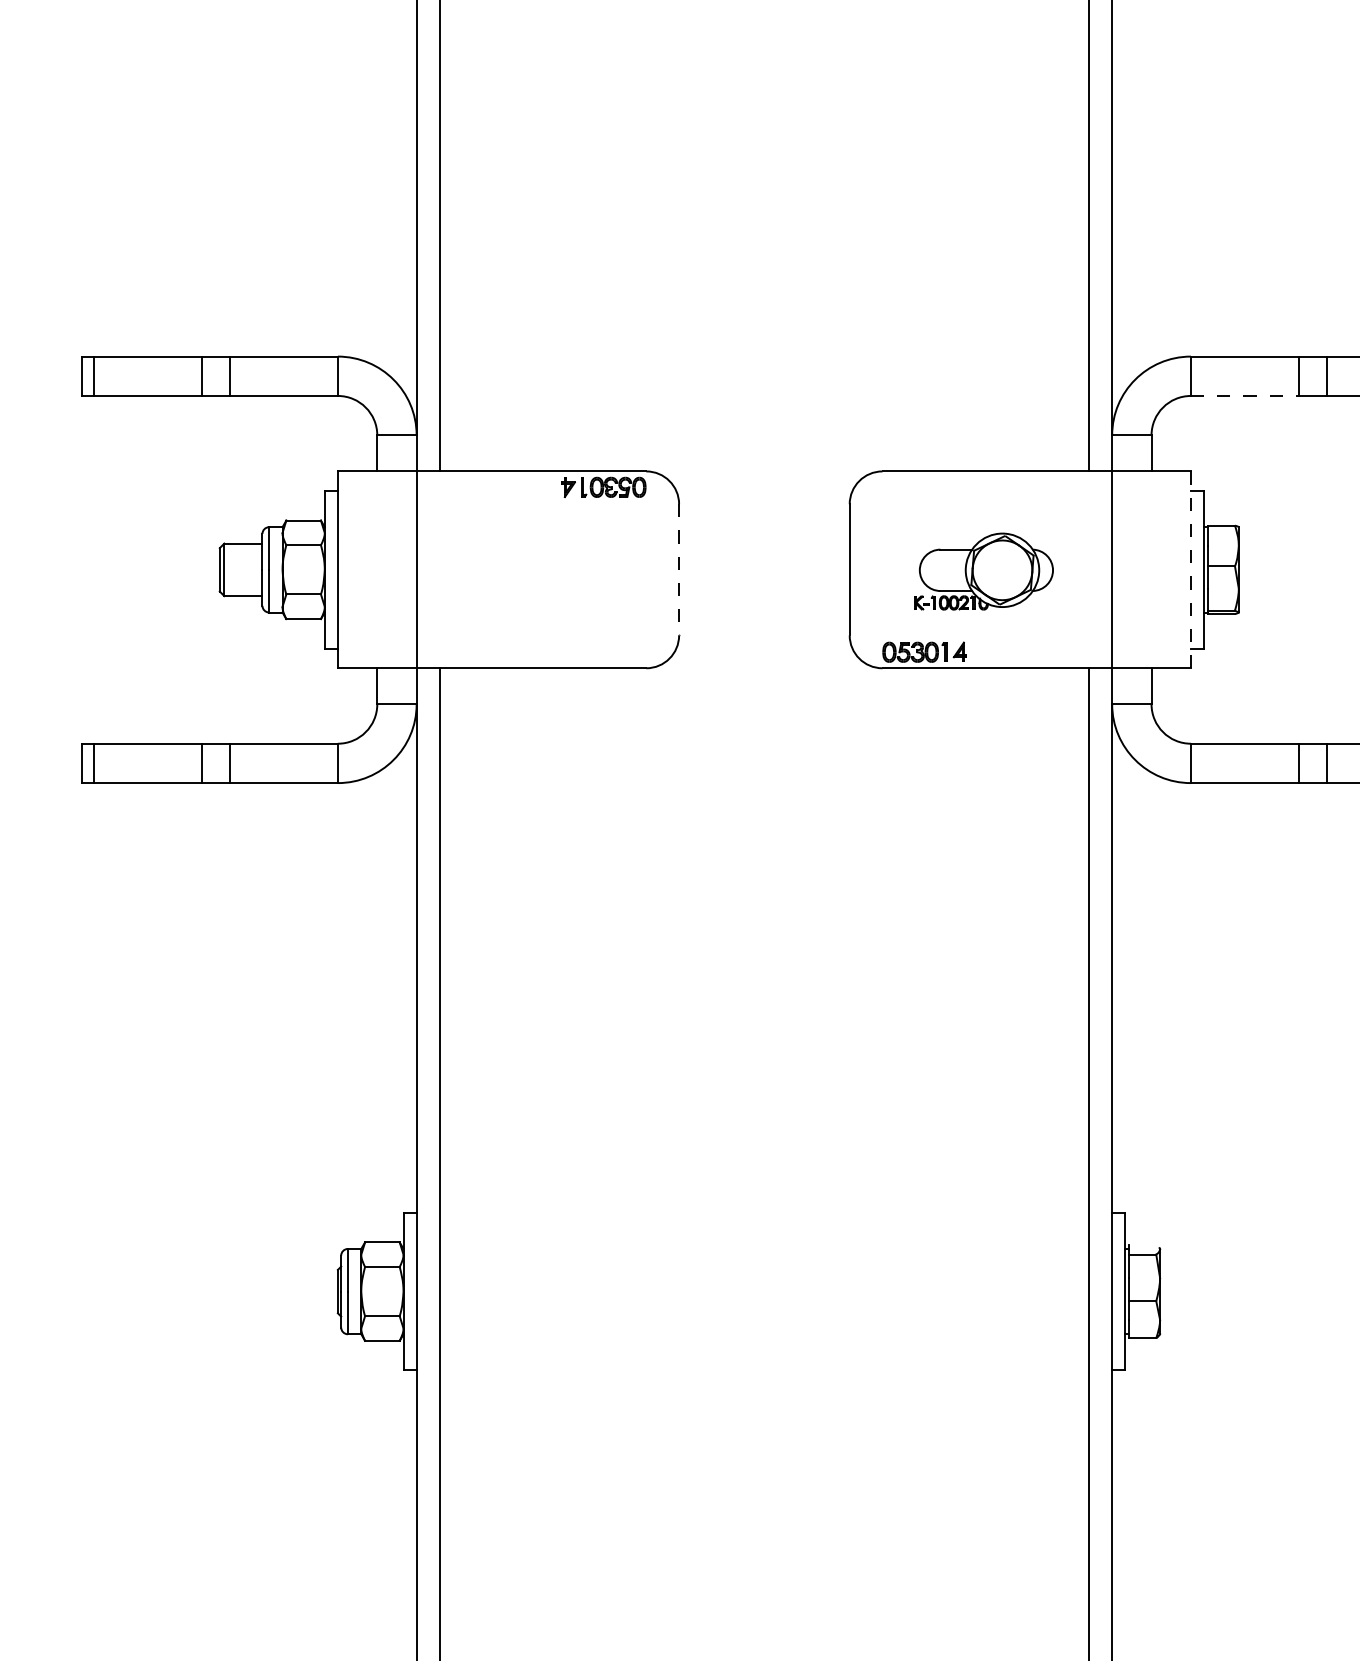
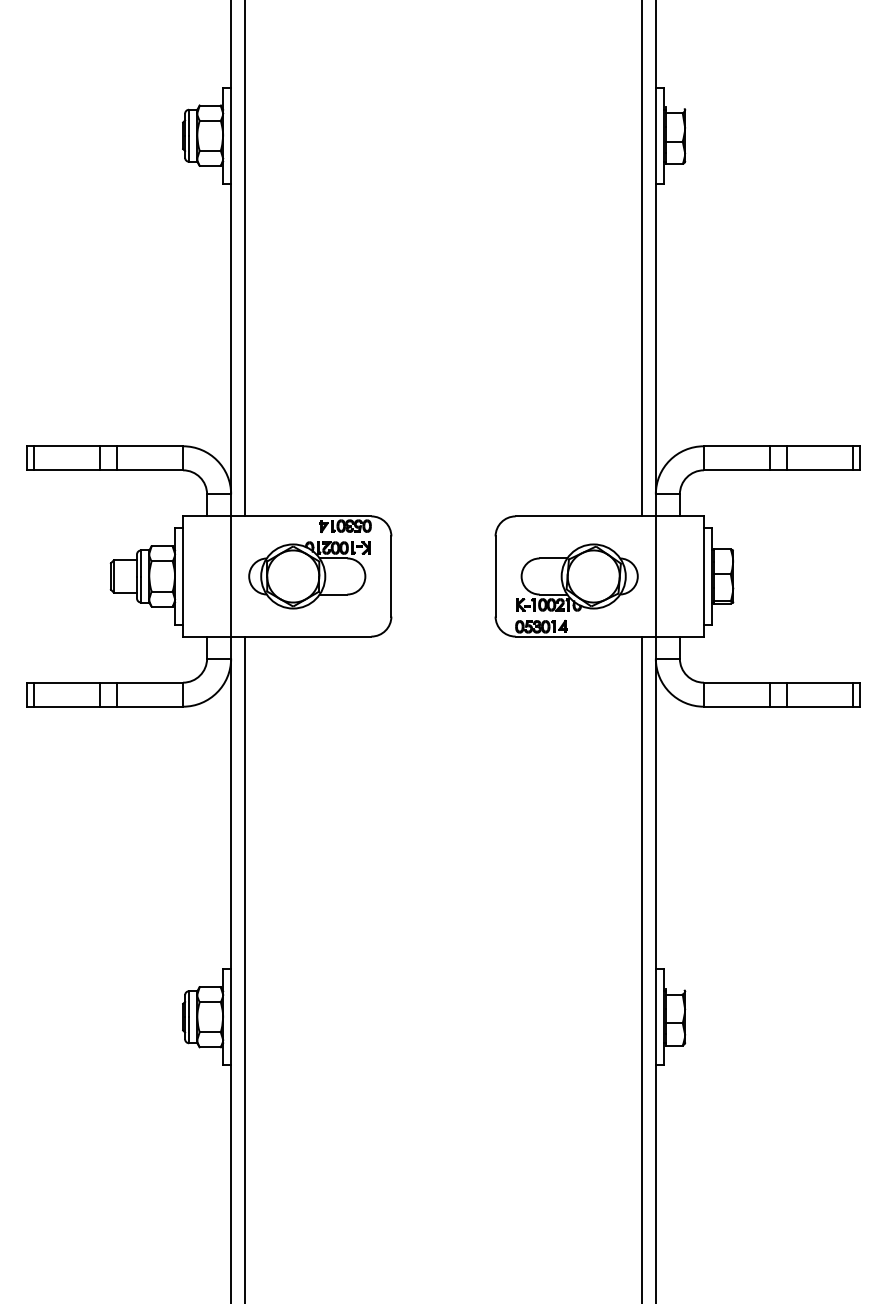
line: (1245, 396) -> (737, 470), dashed -> solid
part: (544, 568) -> (309, 575), added
line: (679, 571) -> (391, 577), dashed -> solid
part: (983, 571) -> (577, 577), size x1.43
line: (1190, 571) -> (703, 577), dashed -> solid

